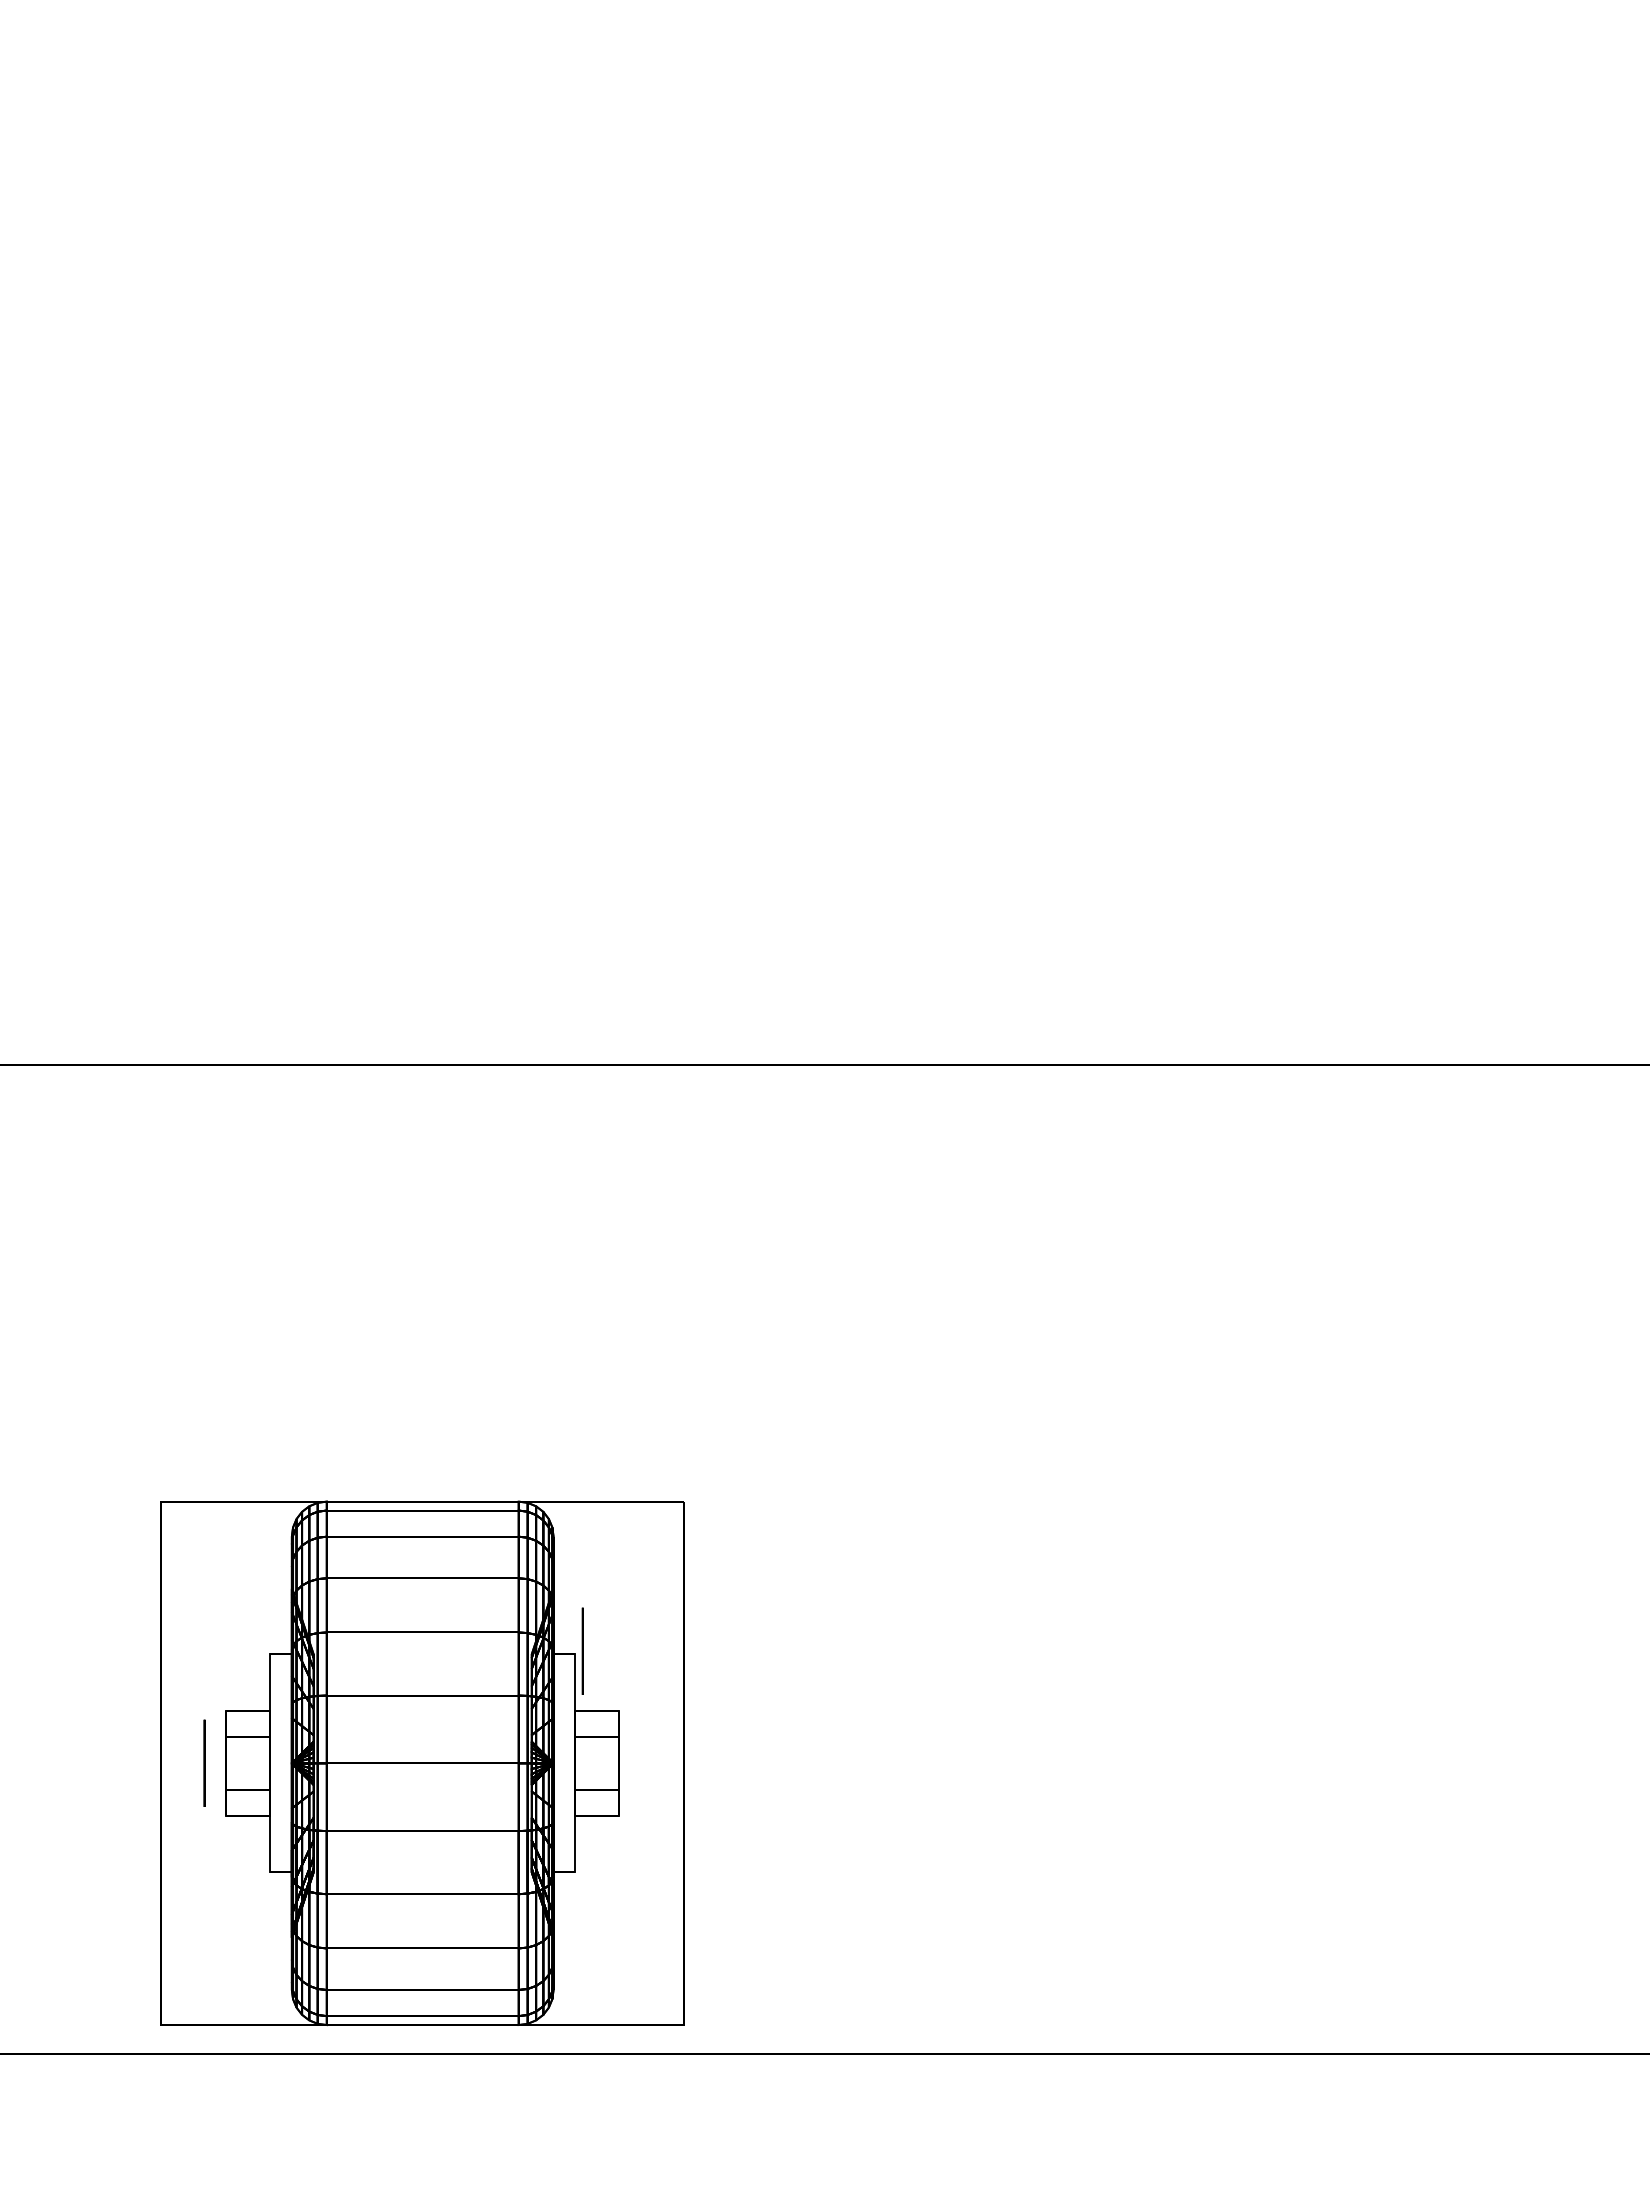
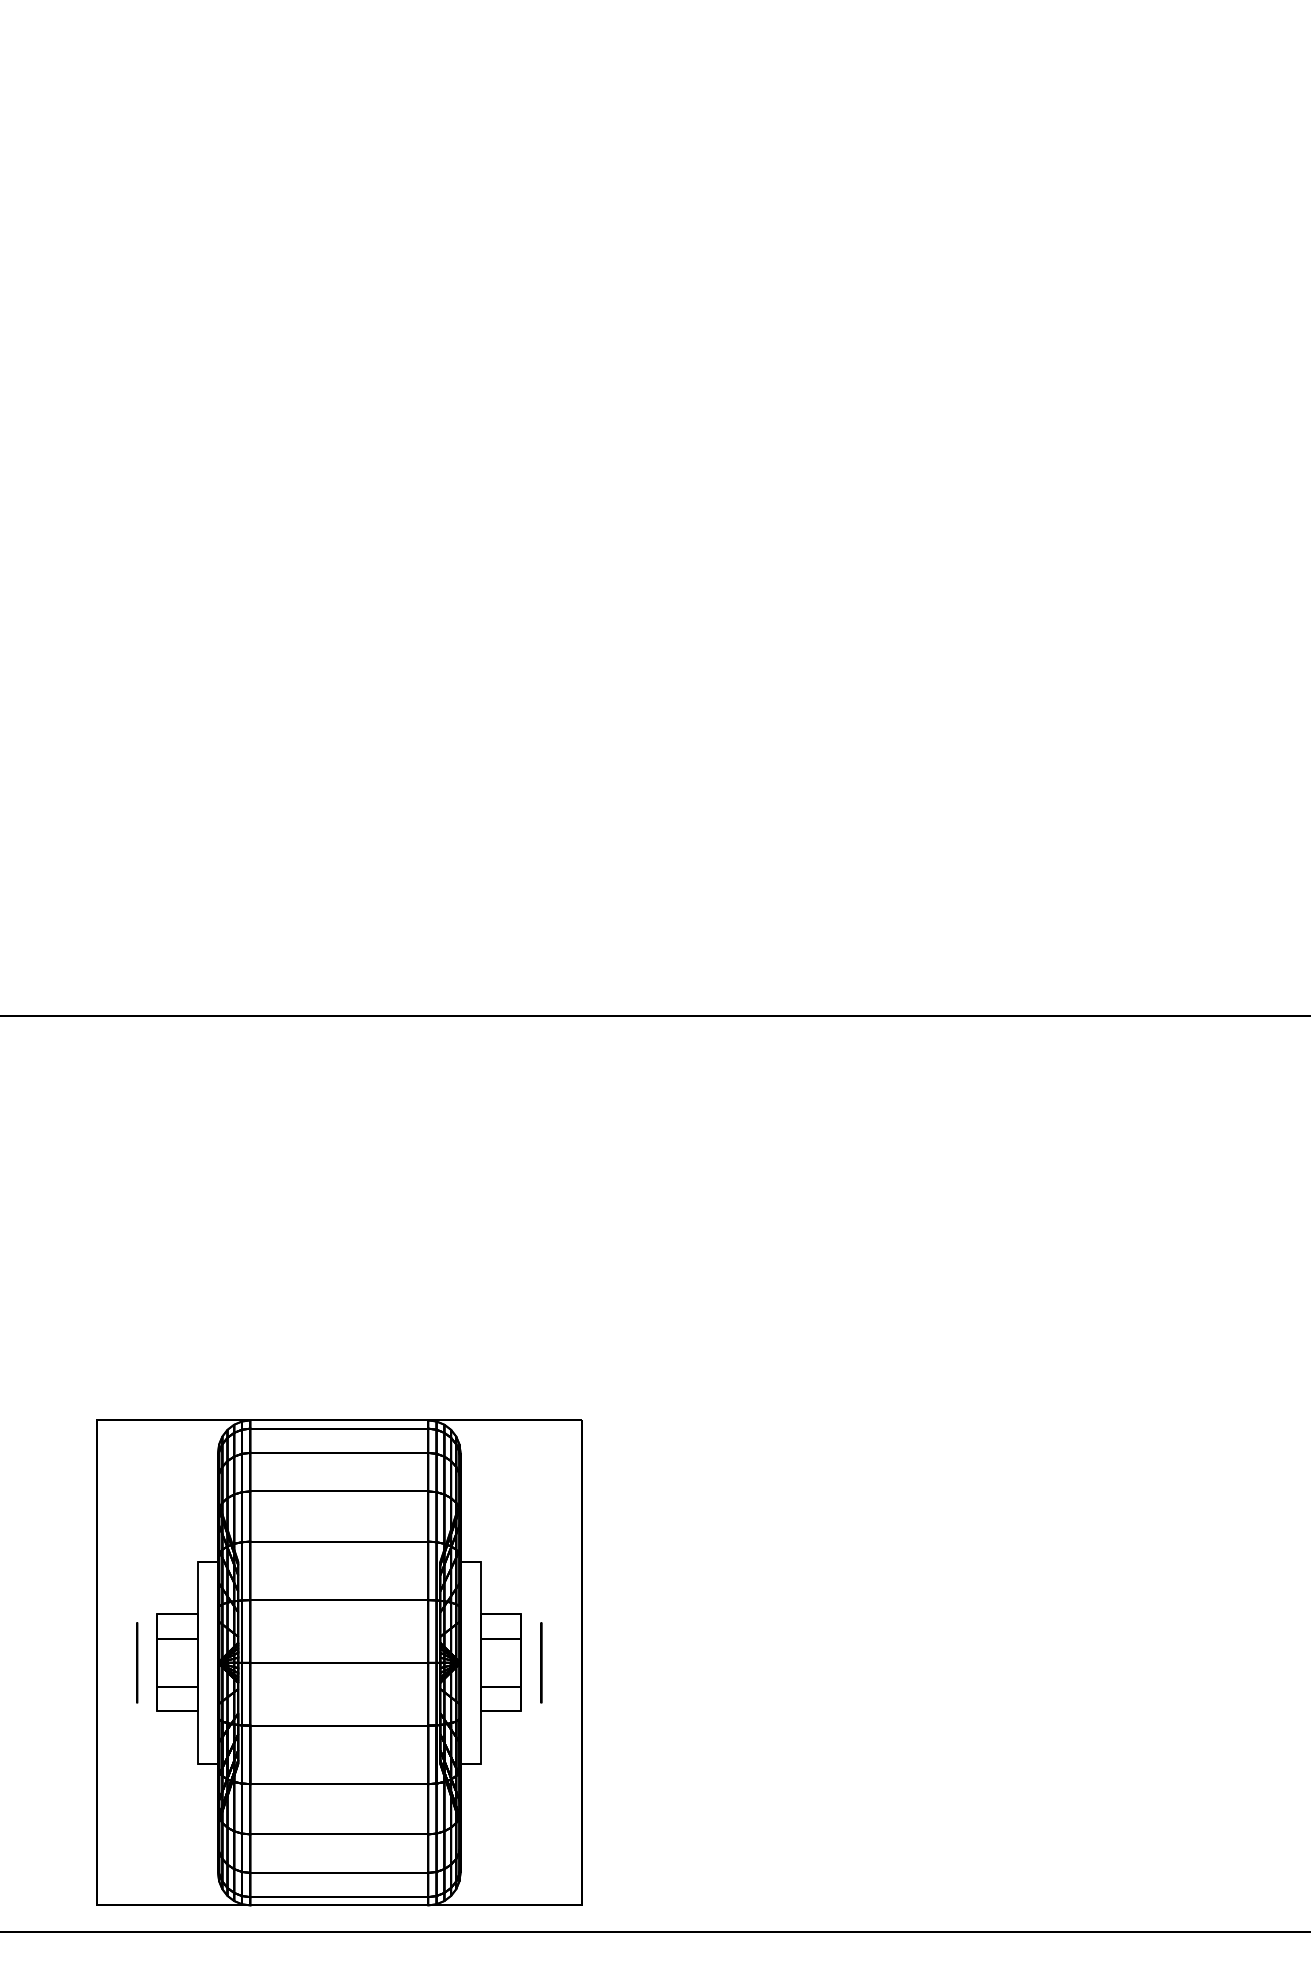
circle: (582, 1650) -> (541, 1662), moved

